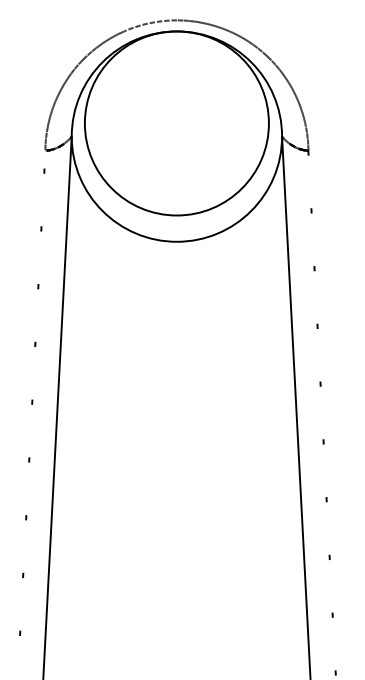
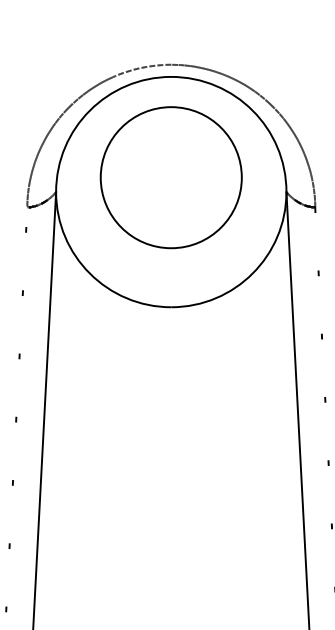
circle: (176, 123) -> (170, 177), size x0.7

